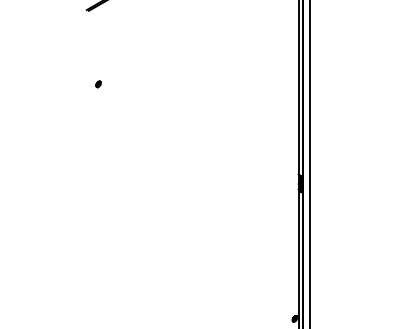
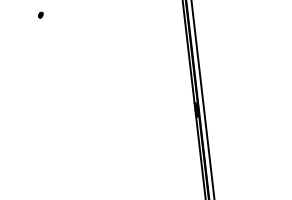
part: (98, 84) -> (40, 15), moved

